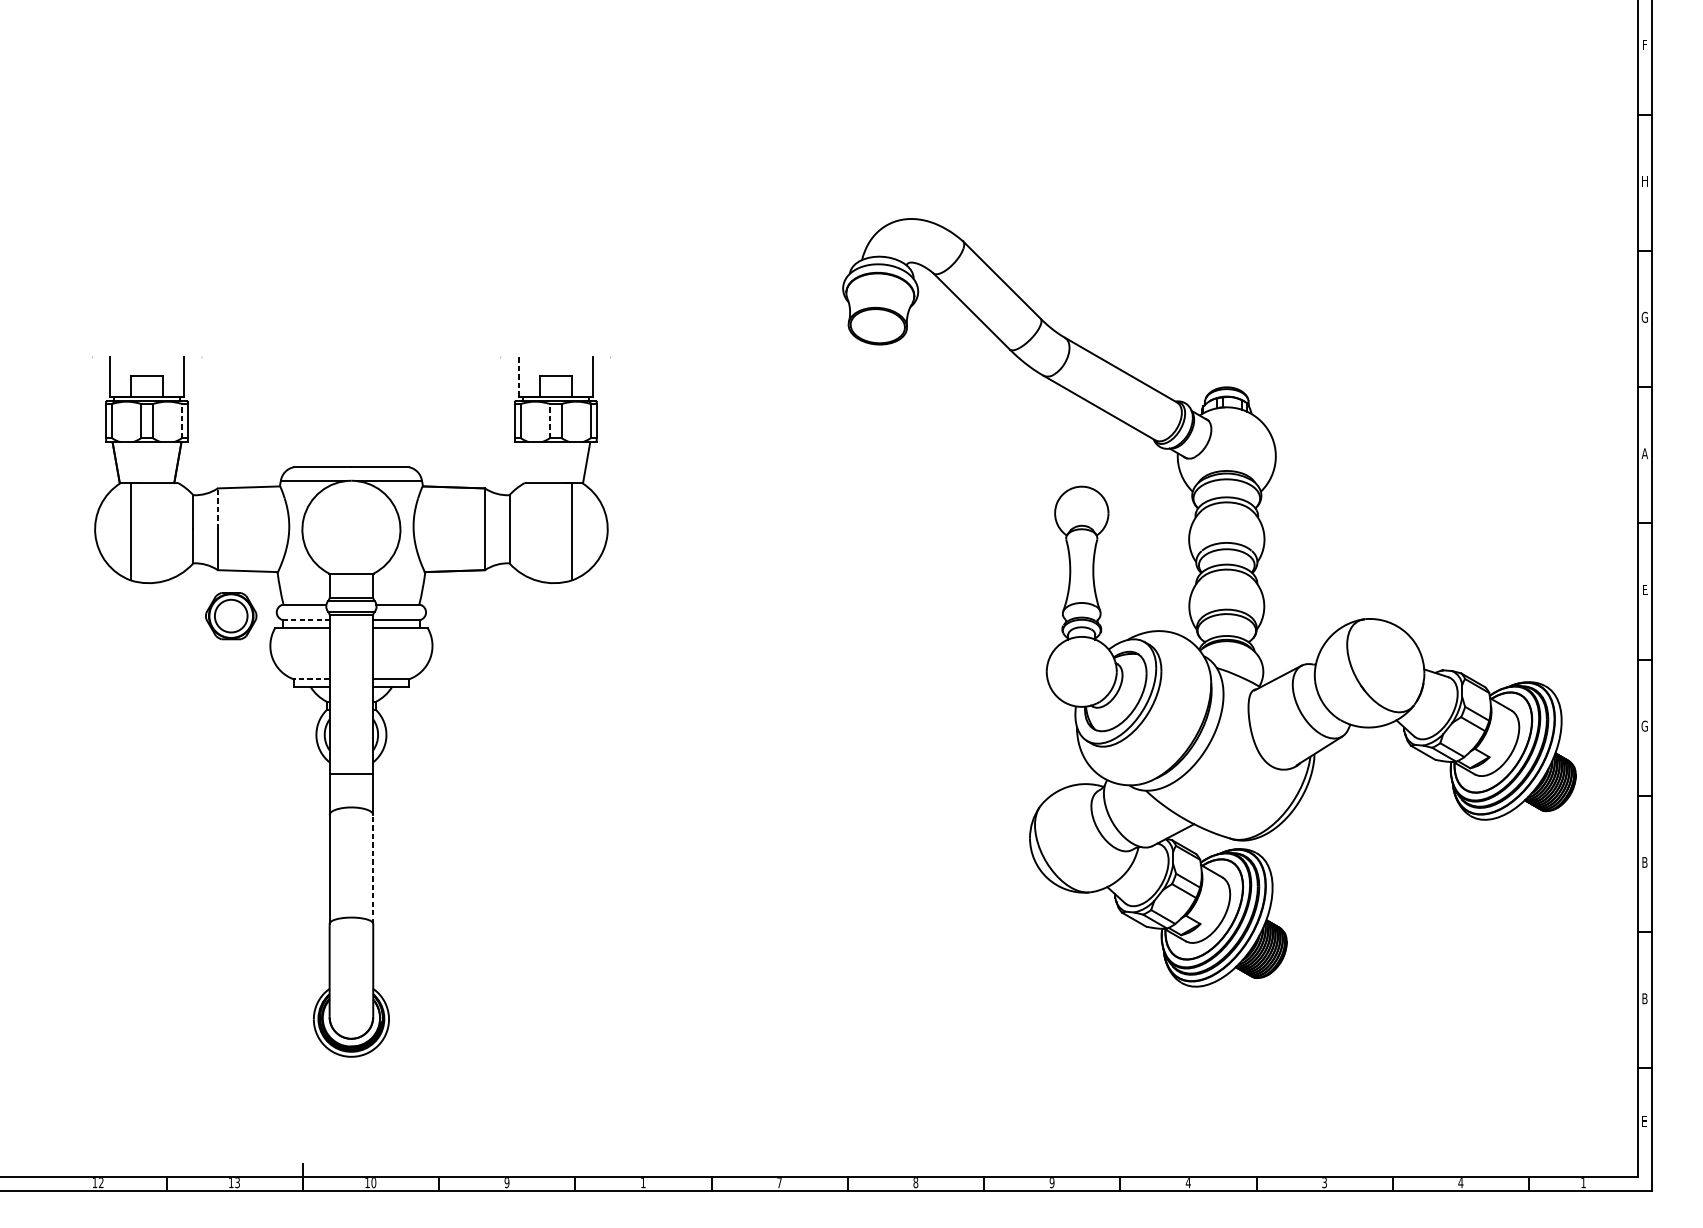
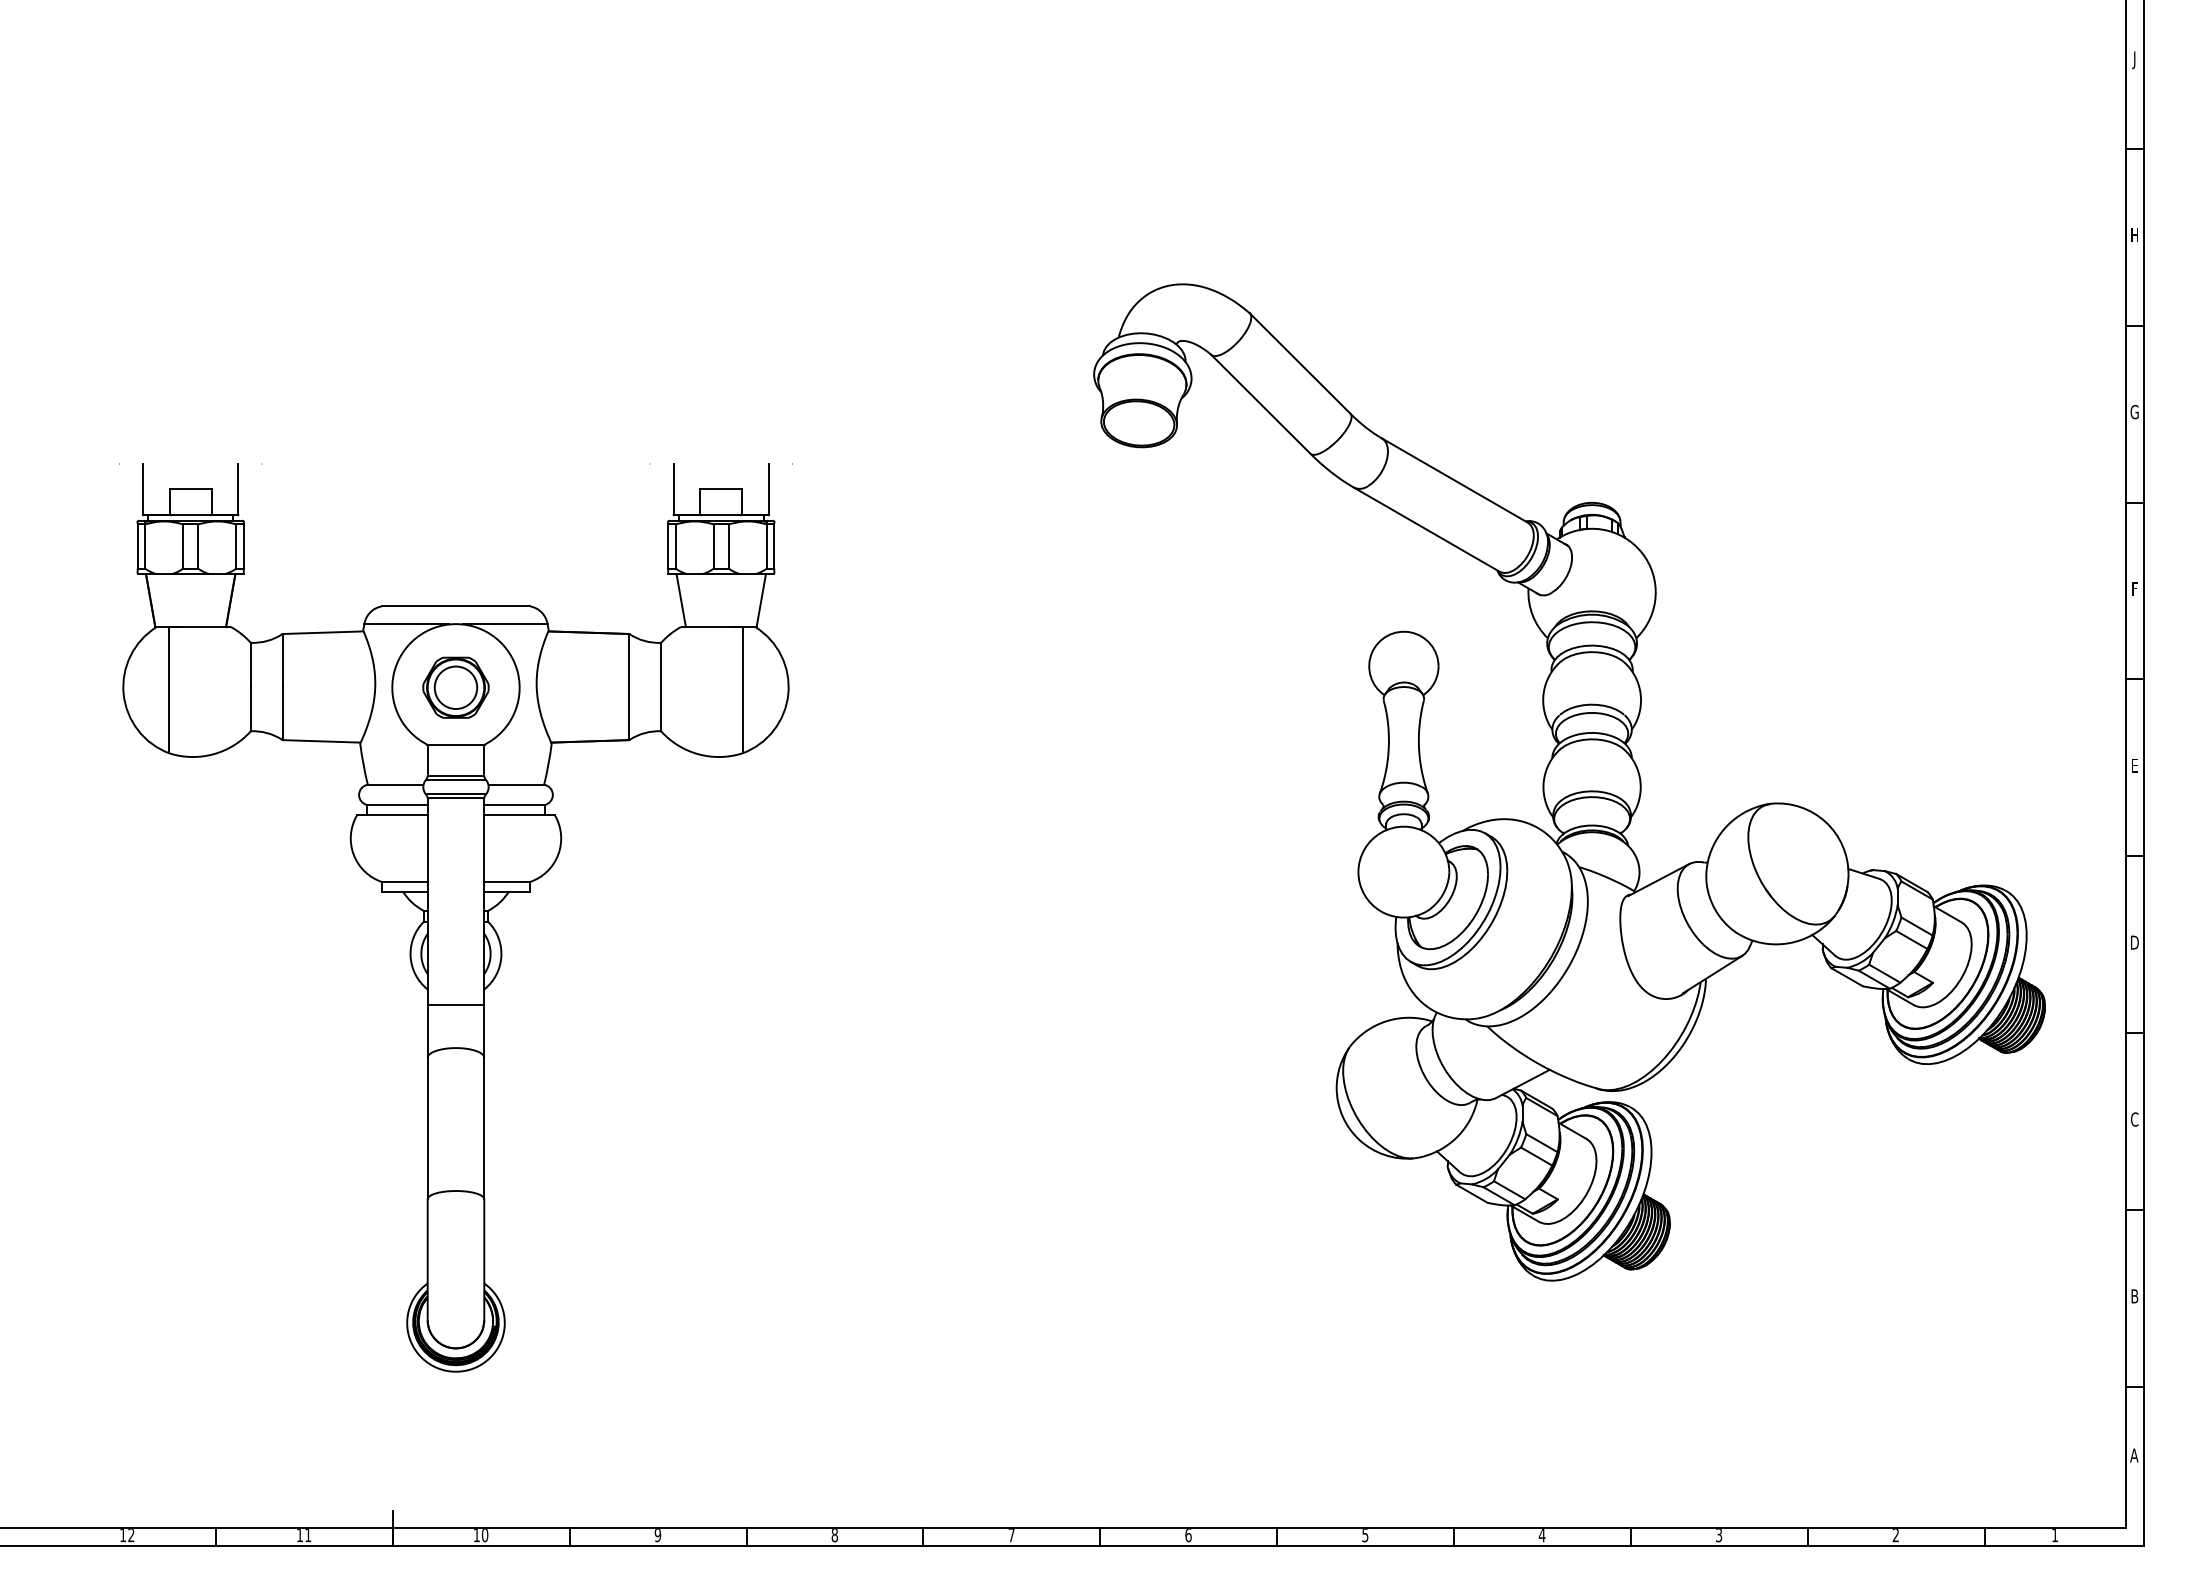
text: (1644, 46) -> (2134, 60), F -> J
line: (519, 377) -> (673, 489), dashed -> solid
line: (182, 420) -> (236, 546), dashed -> solid
line: (549, 420) -> (713, 546), dashed -> solid
text: (1644, 453) -> (2134, 588), A -> F
line: (524, 462) -> (680, 600), added
line: (217, 508) -> (282, 660), dashed -> solid
part: (230, 615) -> (455, 687), moved
line: (306, 619) -> (397, 804), dashed -> solid
line: (311, 679) -> (404, 881), dashed -> solid
text: (1644, 726) -> (2134, 942), G -> D
text: (1644, 862) -> (2134, 1119), B -> C
line: (373, 869) -> (484, 1128), dashed -> solid
text: (1644, 1121) -> (2134, 1455), E -> A
text: (237, 1183) -> (308, 1535), 13 -> 11
text: (643, 1183) -> (834, 1535), 1 -> 8
text: (915, 1183) -> (1188, 1535), 8 -> 6
text: (1052, 1183) -> (1365, 1535), 9 -> 5
text: (1460, 1183) -> (1895, 1535), 4 -> 2

